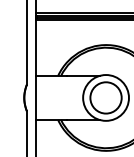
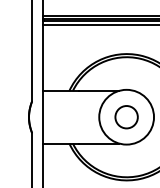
circle: (105, 97) -> (126, 116), size x0.6

